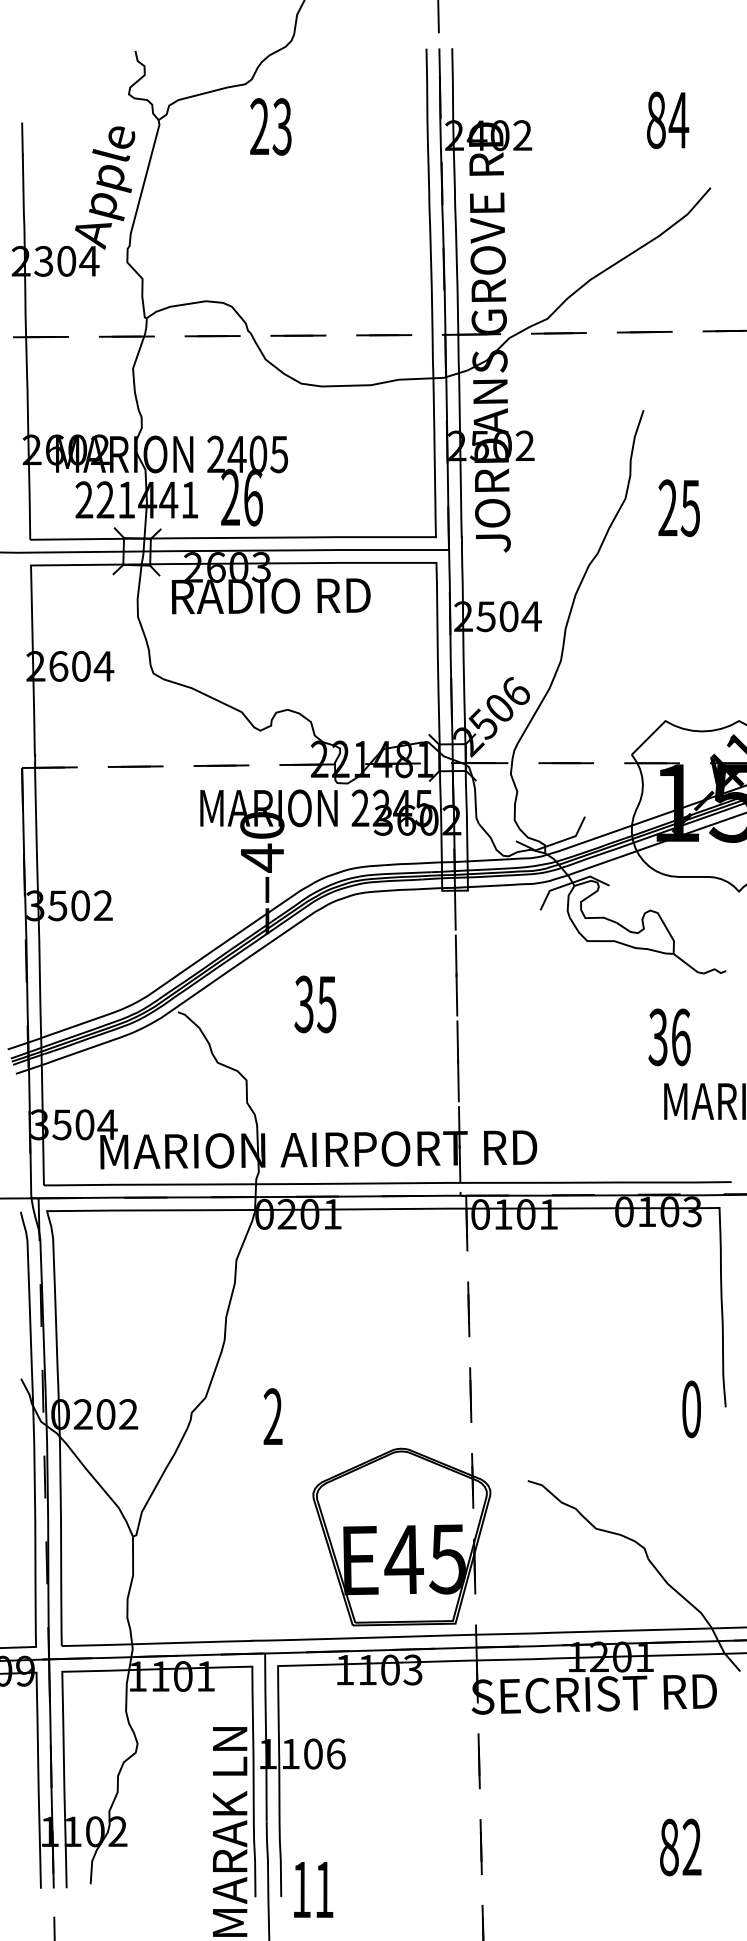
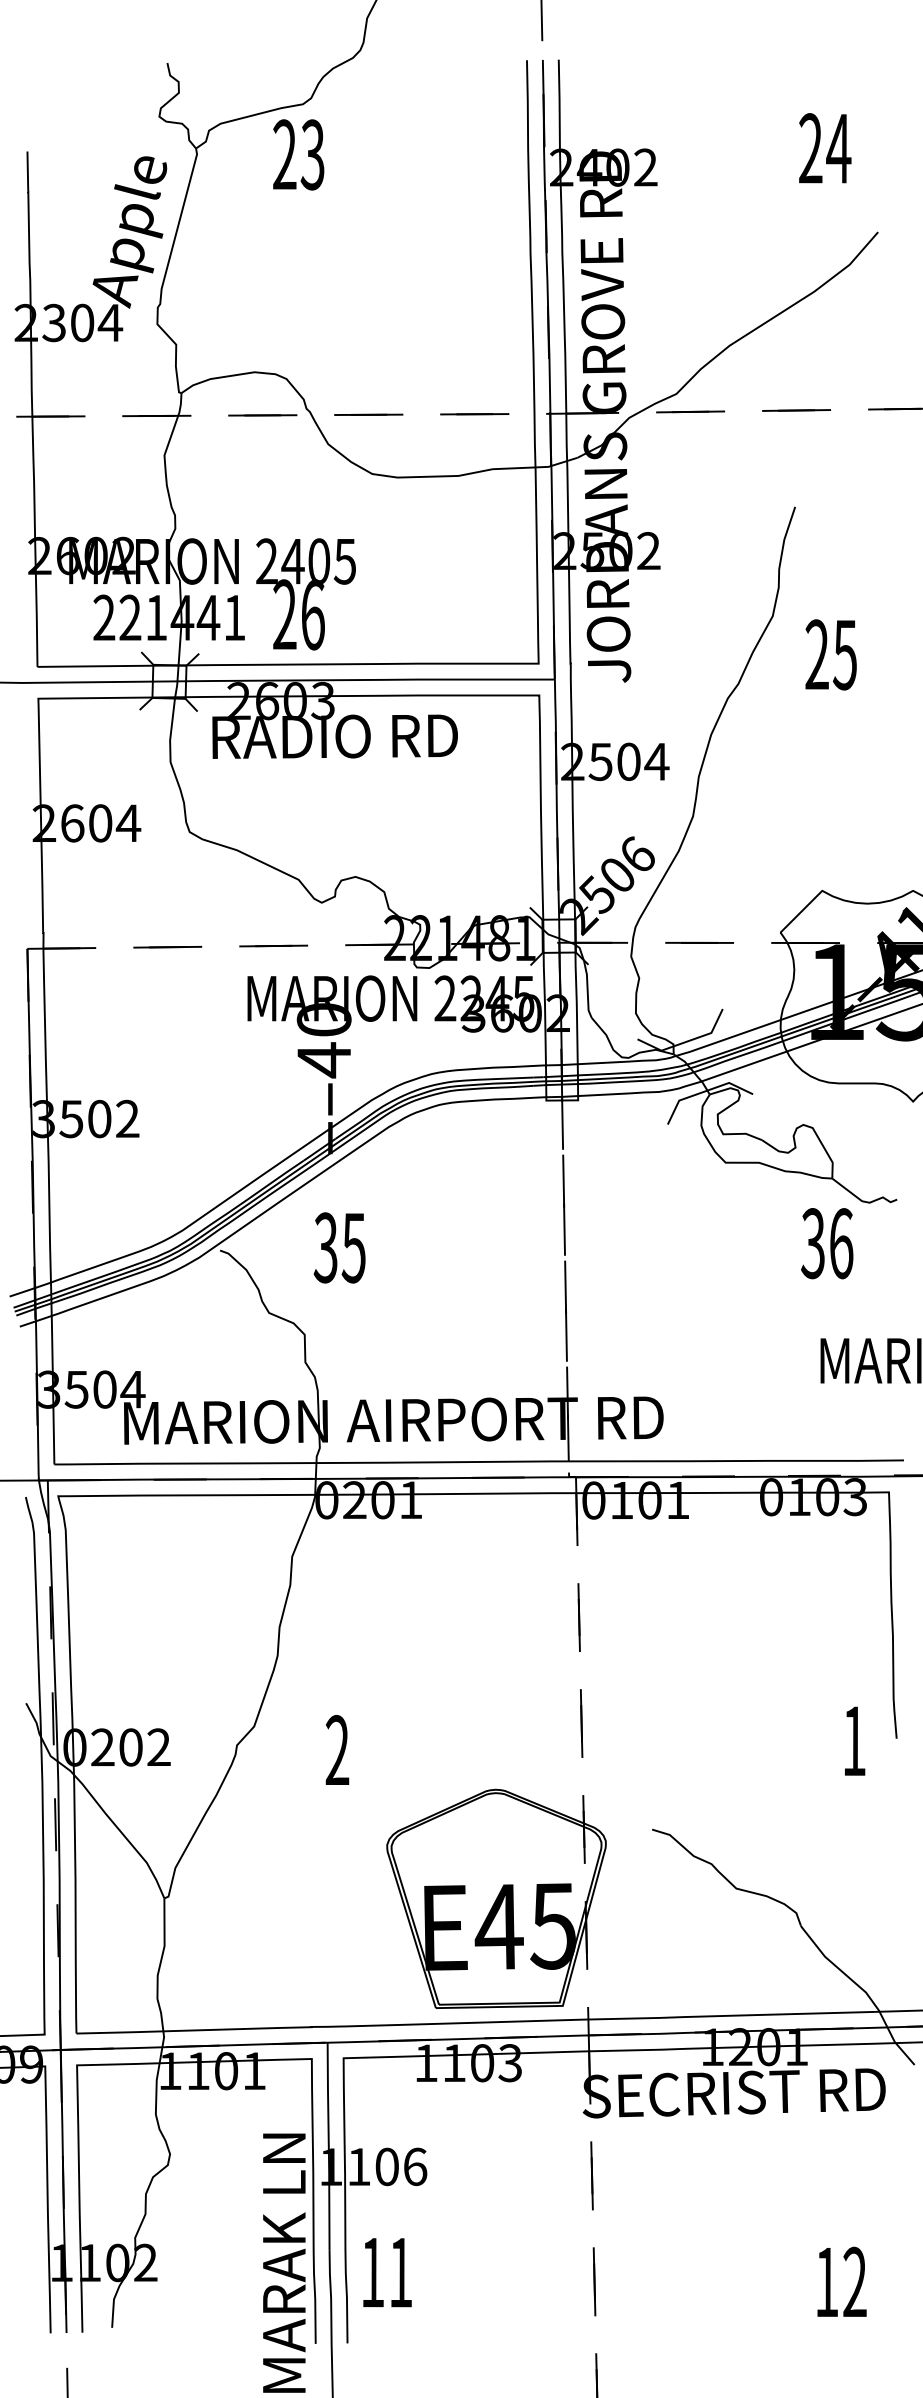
text: (656, 120) -> (810, 148), 84 -> 24
text: (270, 126) -> (298, 154), moved
text: (678, 507) -> (830, 654), moved
text: (315, 1004) -> (339, 1247), moved
text: (669, 1037) -> (827, 1243), moved
text: (691, 1408) -> (854, 1740), 0 -> 1
text: (668, 1847) -> (826, 2282), 82 -> 12
text: (313, 1889) -> (387, 2272), moved

